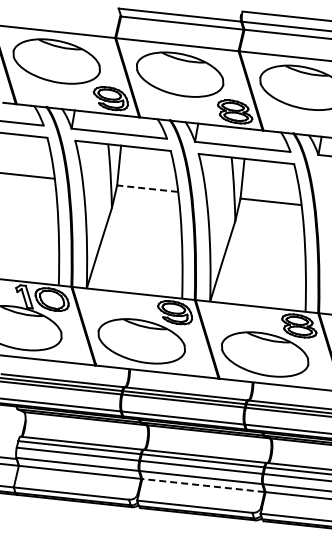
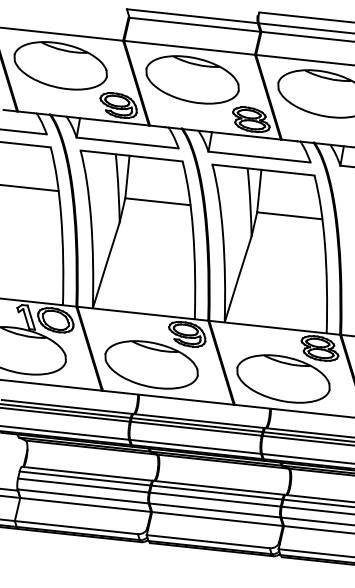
line: (147, 188) -> (157, 201), dashed -> solid
line: (203, 485) -> (217, 518), dashed -> solid

